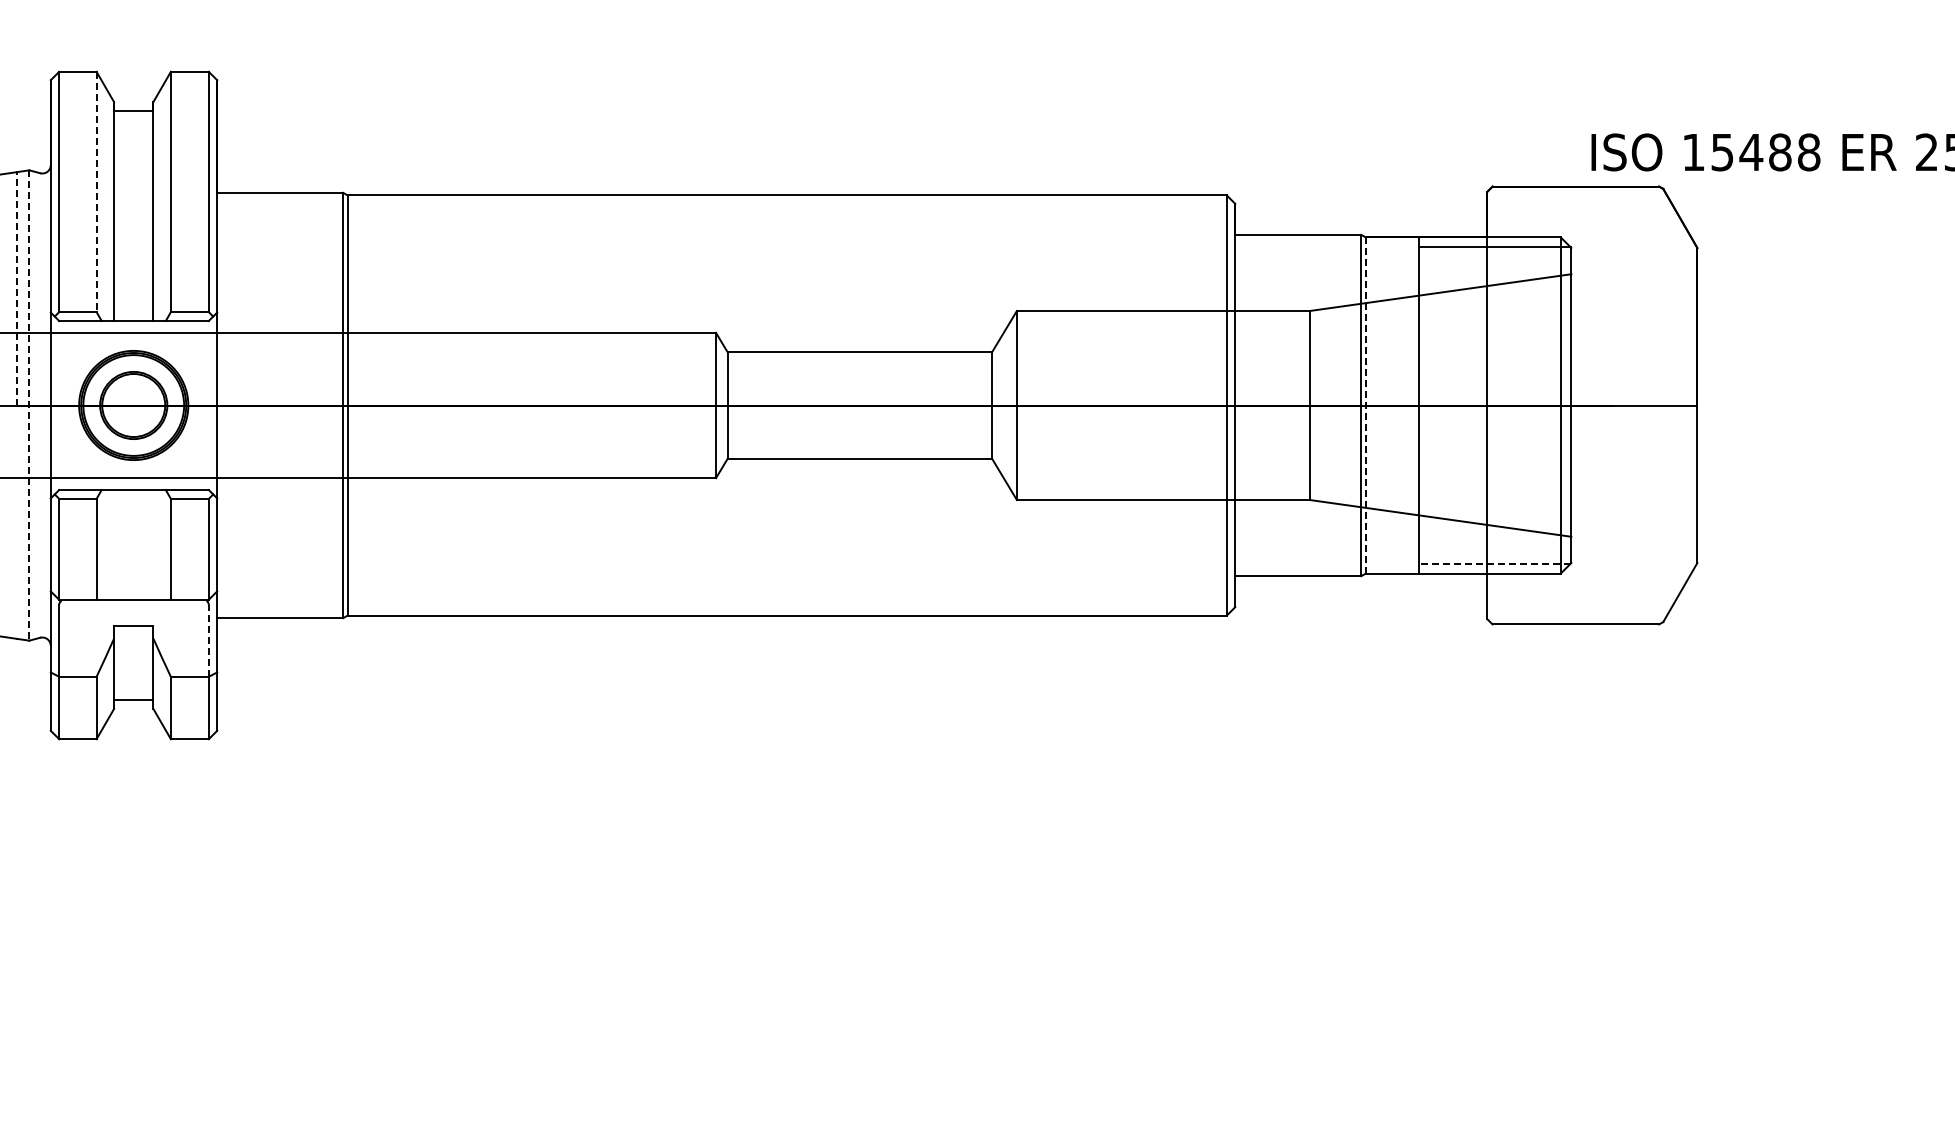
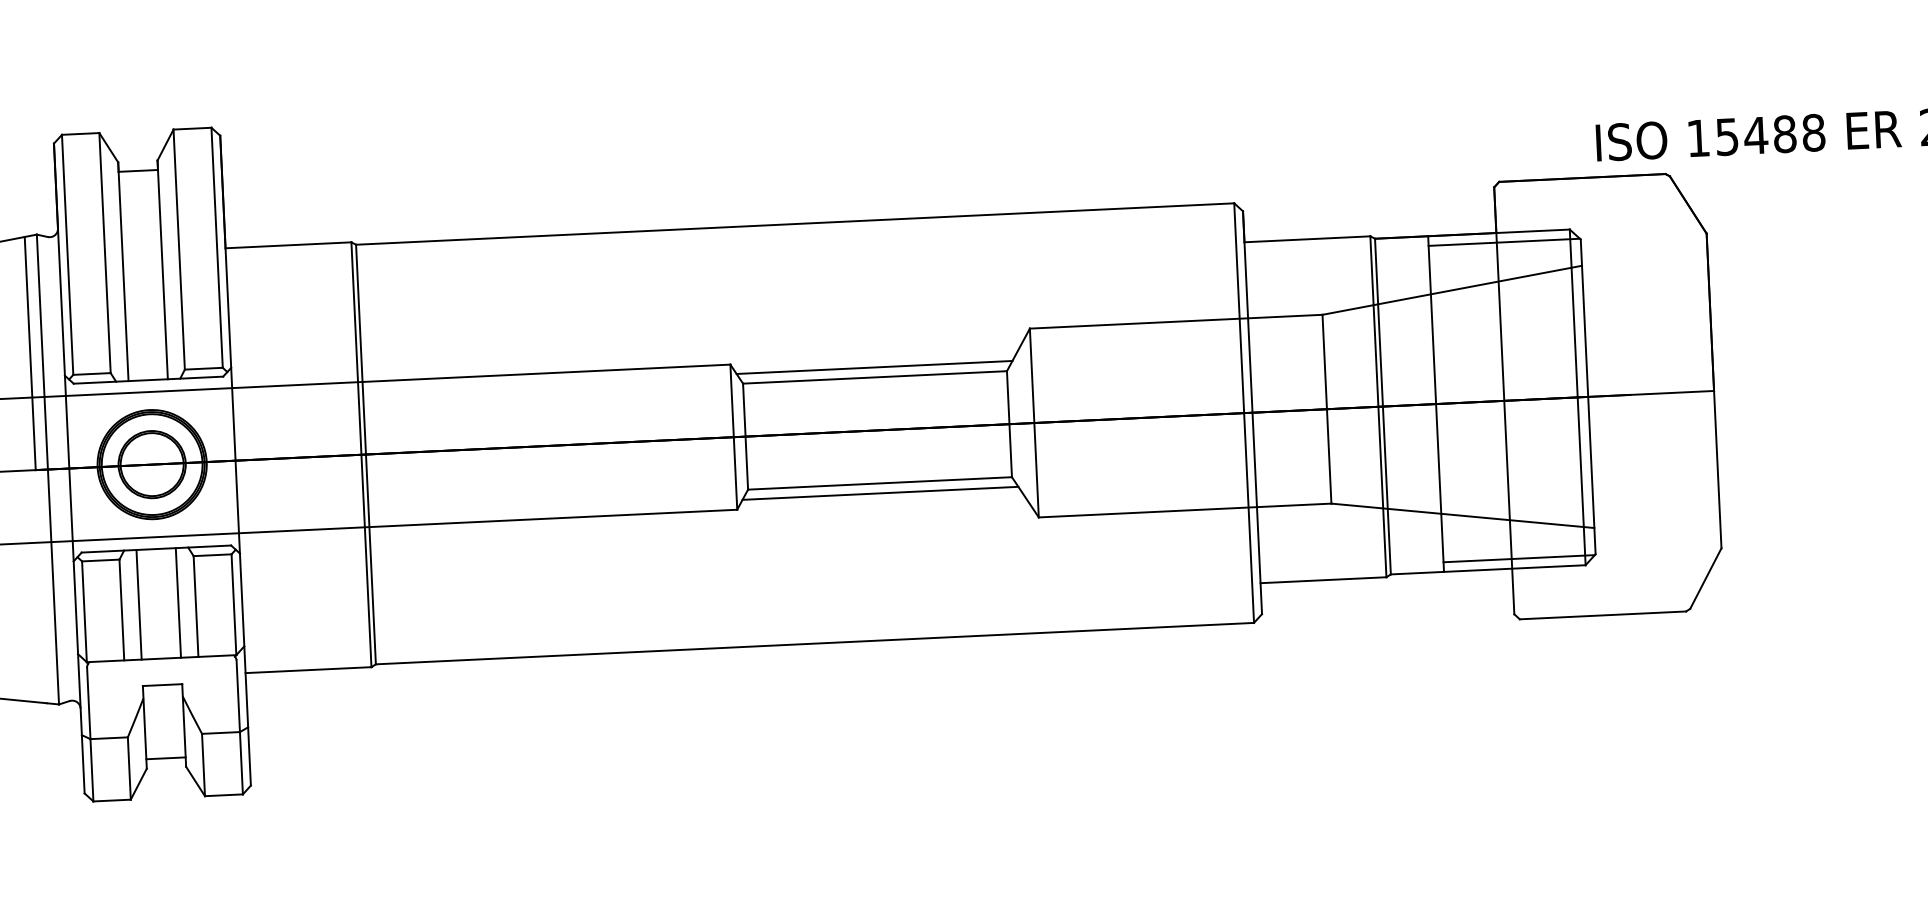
line: (96, 192) -> (104, 253), dashed -> solid
line: (17, 288) -> (30, 353), dashed -> solid
line: (859, 342) -> (874, 367), added
line: (29, 406) -> (48, 470), dashed -> solid
line: (1365, 406) -> (1382, 407), dashed -> solid
line: (859, 468) -> (880, 493), added
line: (114, 544) -> (139, 604), added
line: (153, 544) -> (178, 602), added
line: (1494, 563) -> (1518, 558), dashed -> solid
line: (208, 640) -> (237, 695), dashed -> solid

